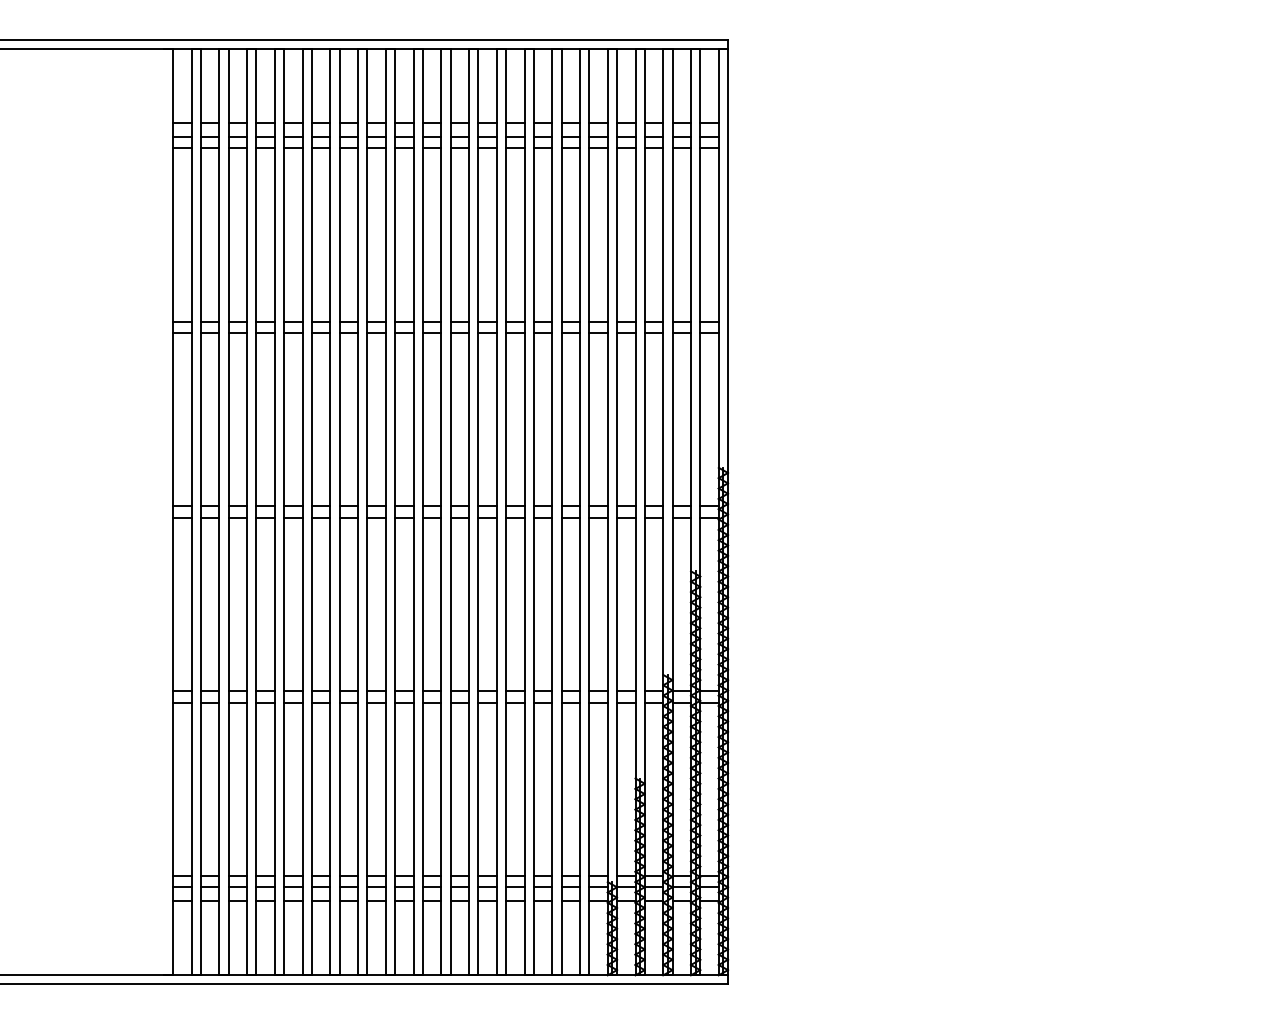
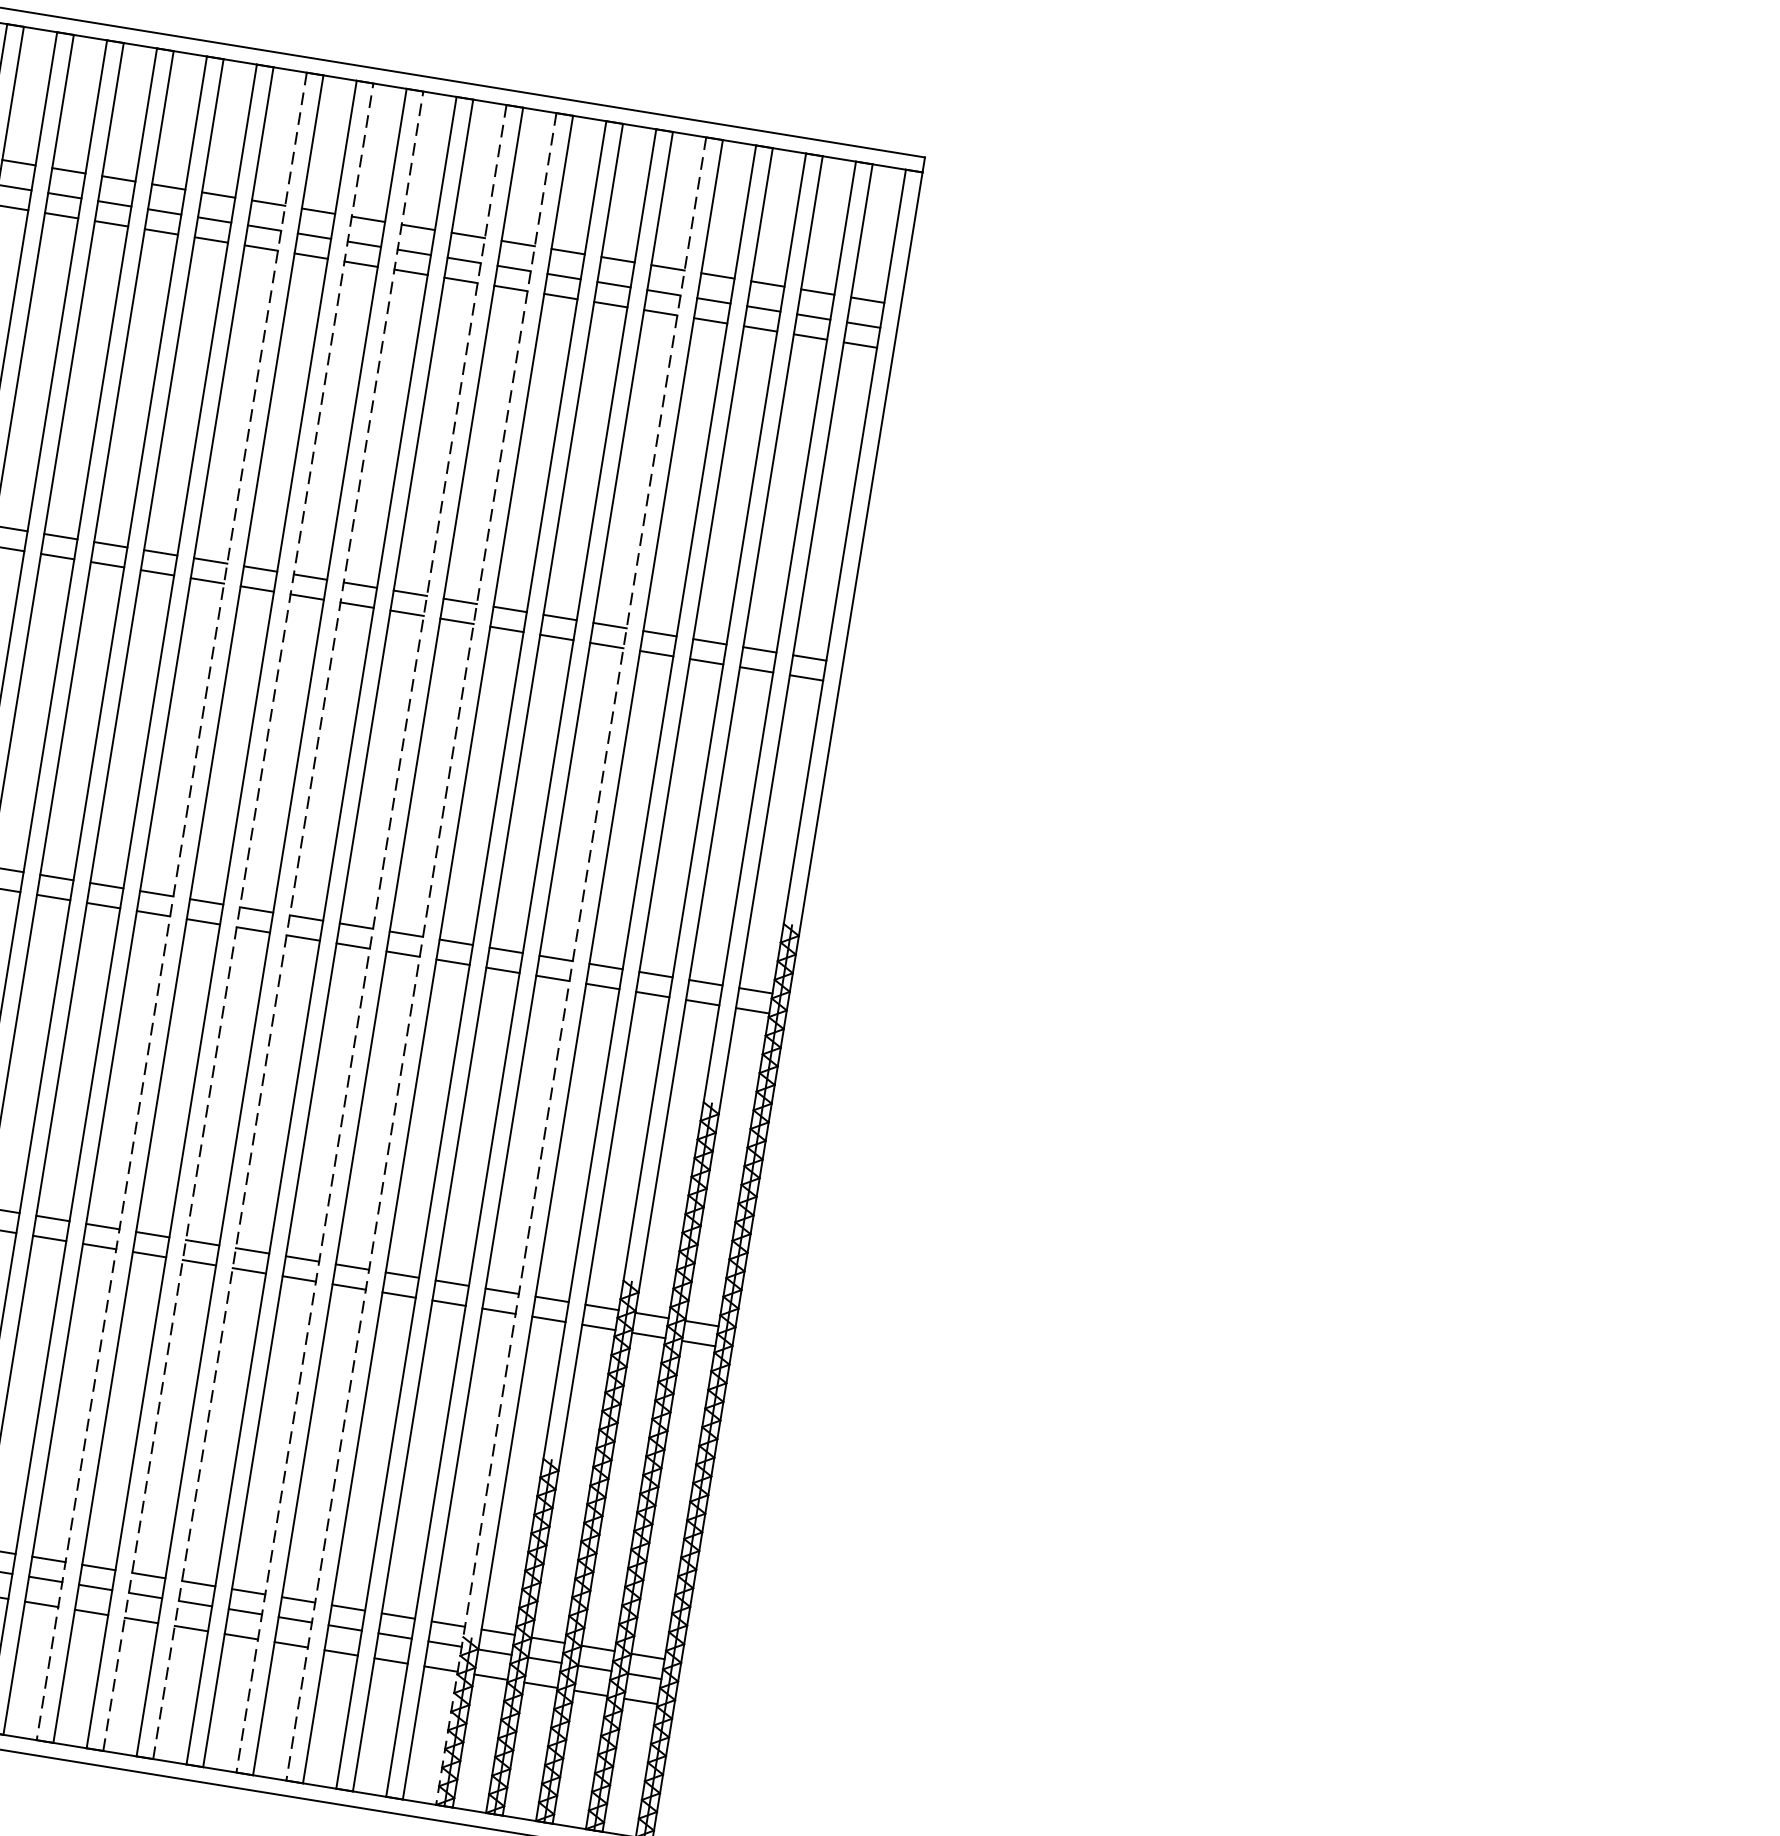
line: (422, 511) -> (237, 916), solid -> dashed
line: (450, 511) -> (288, 924), solid -> dashed
line: (385, 512) -> (171, 907), solid -> dashed
line: (496, 512) -> (370, 939), solid -> dashed
line: (524, 512) -> (421, 947), solid -> dashed
line: (607, 512) -> (570, 971), solid -> dashed

